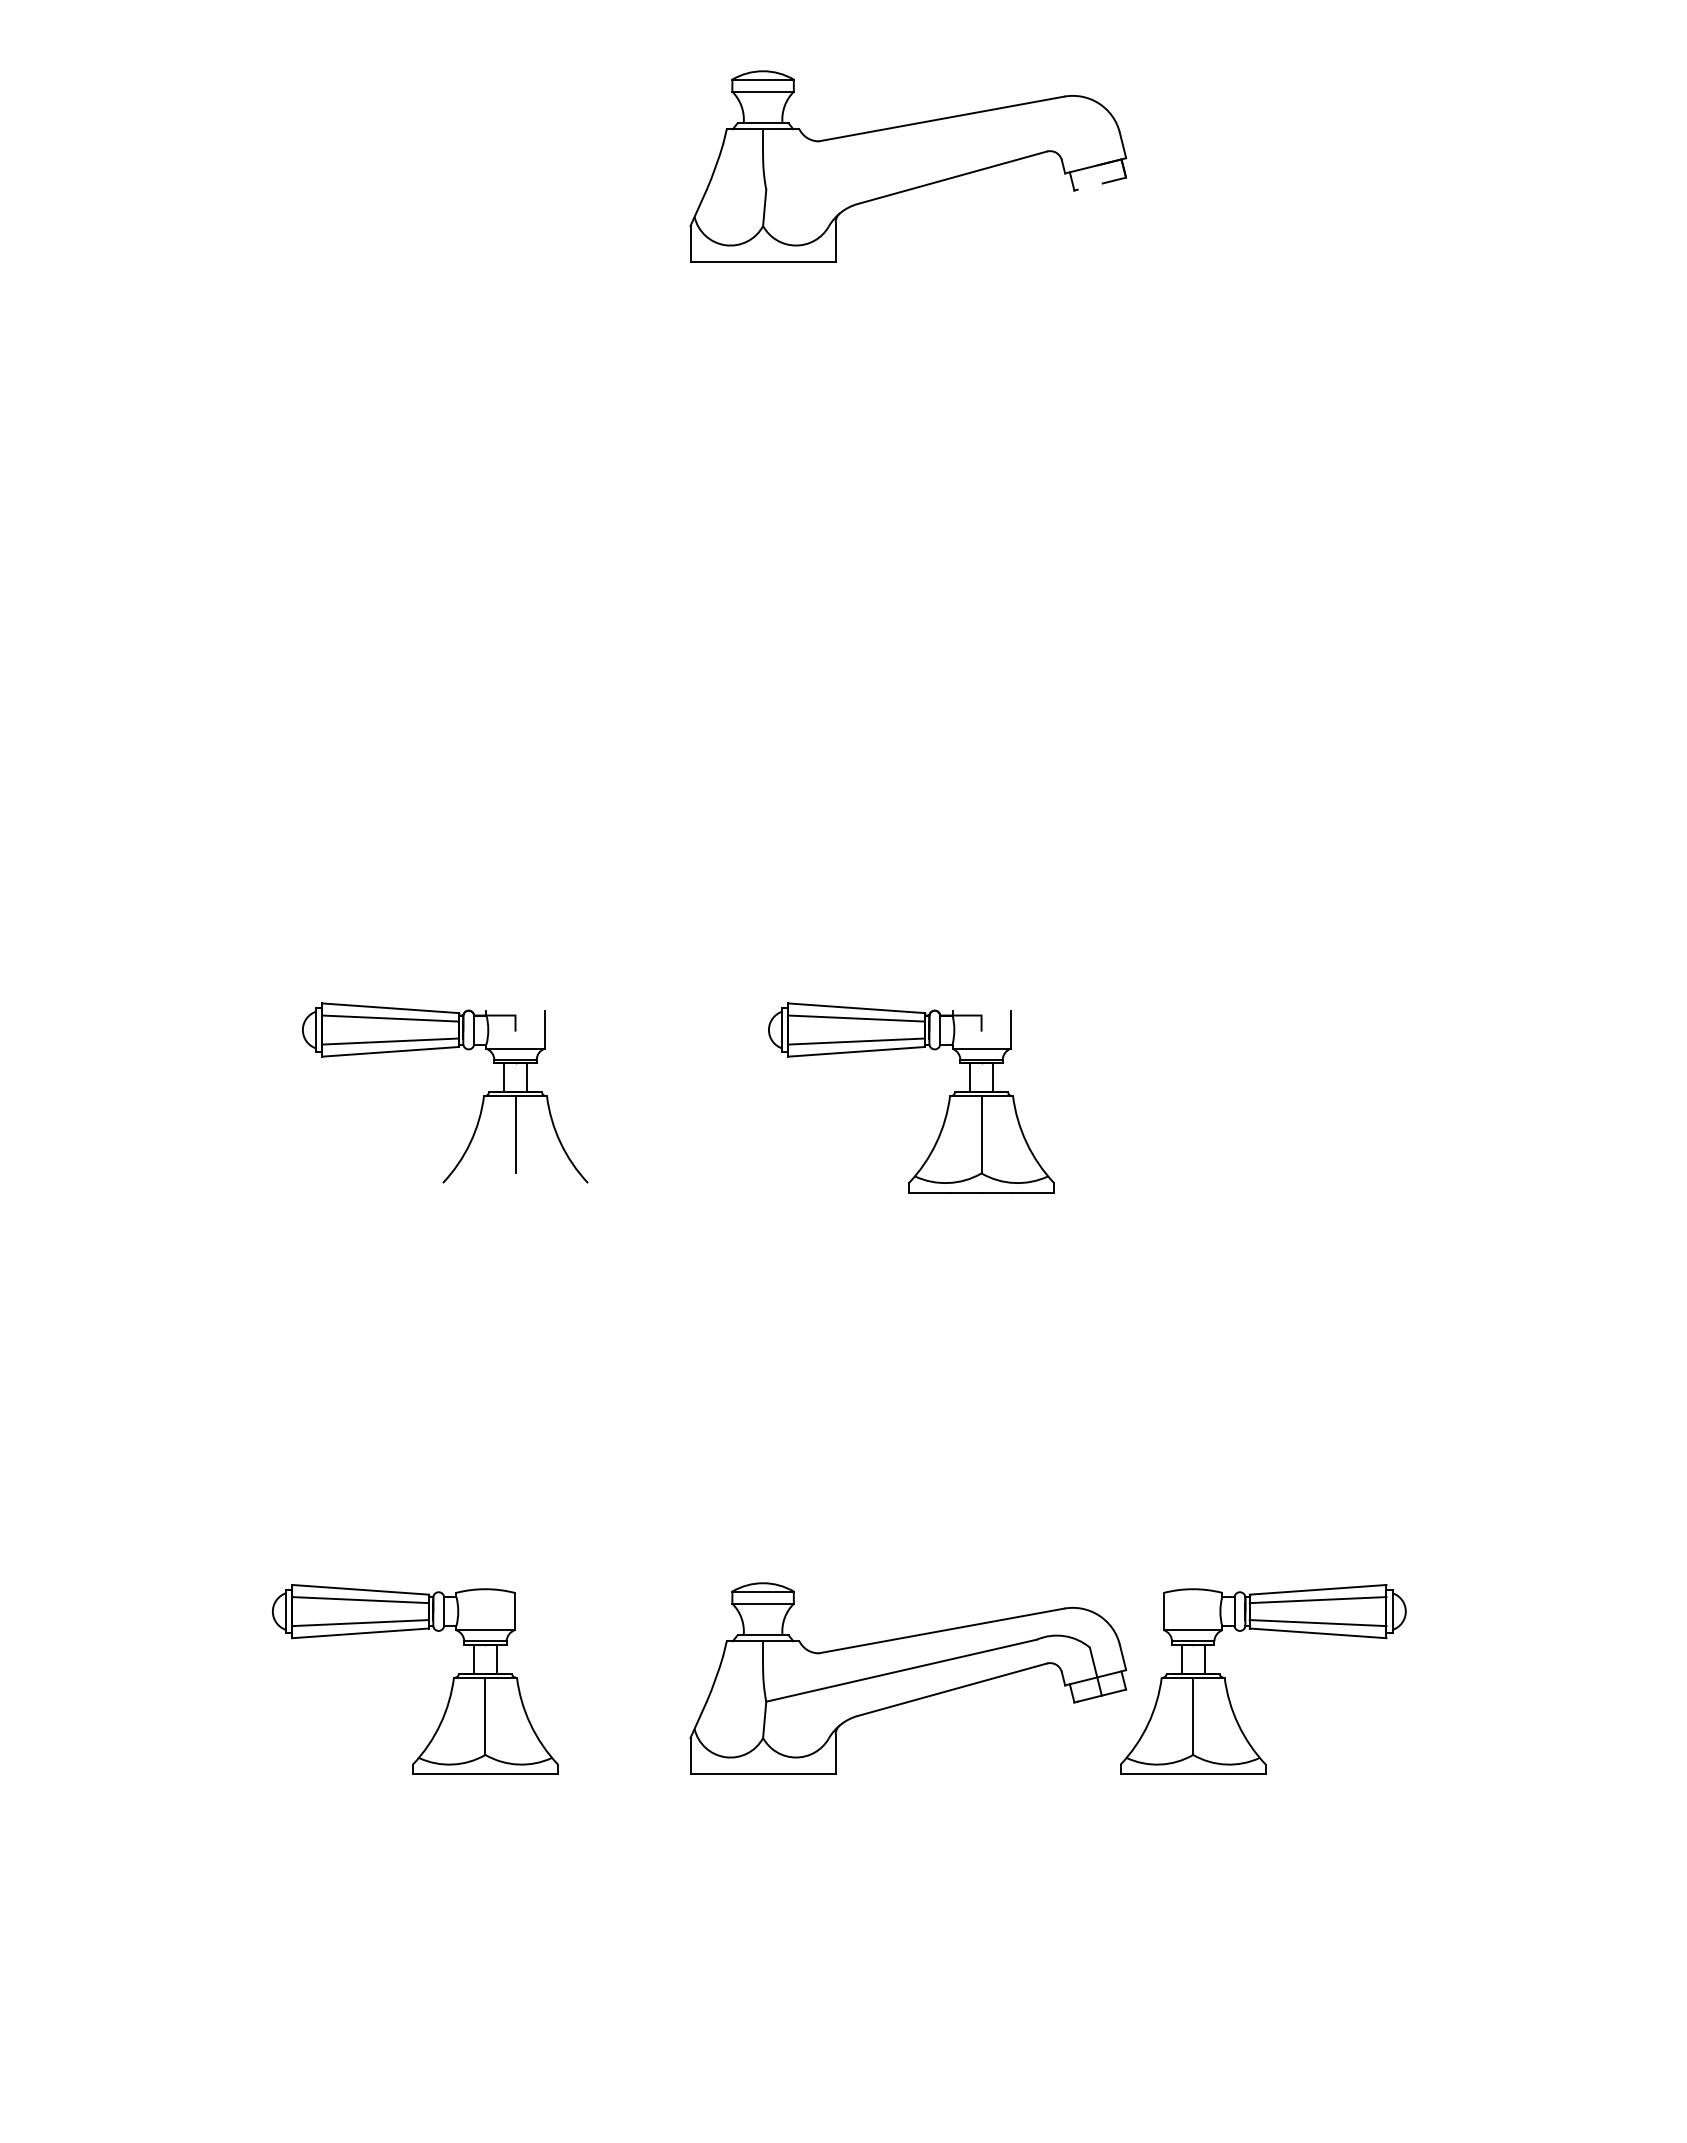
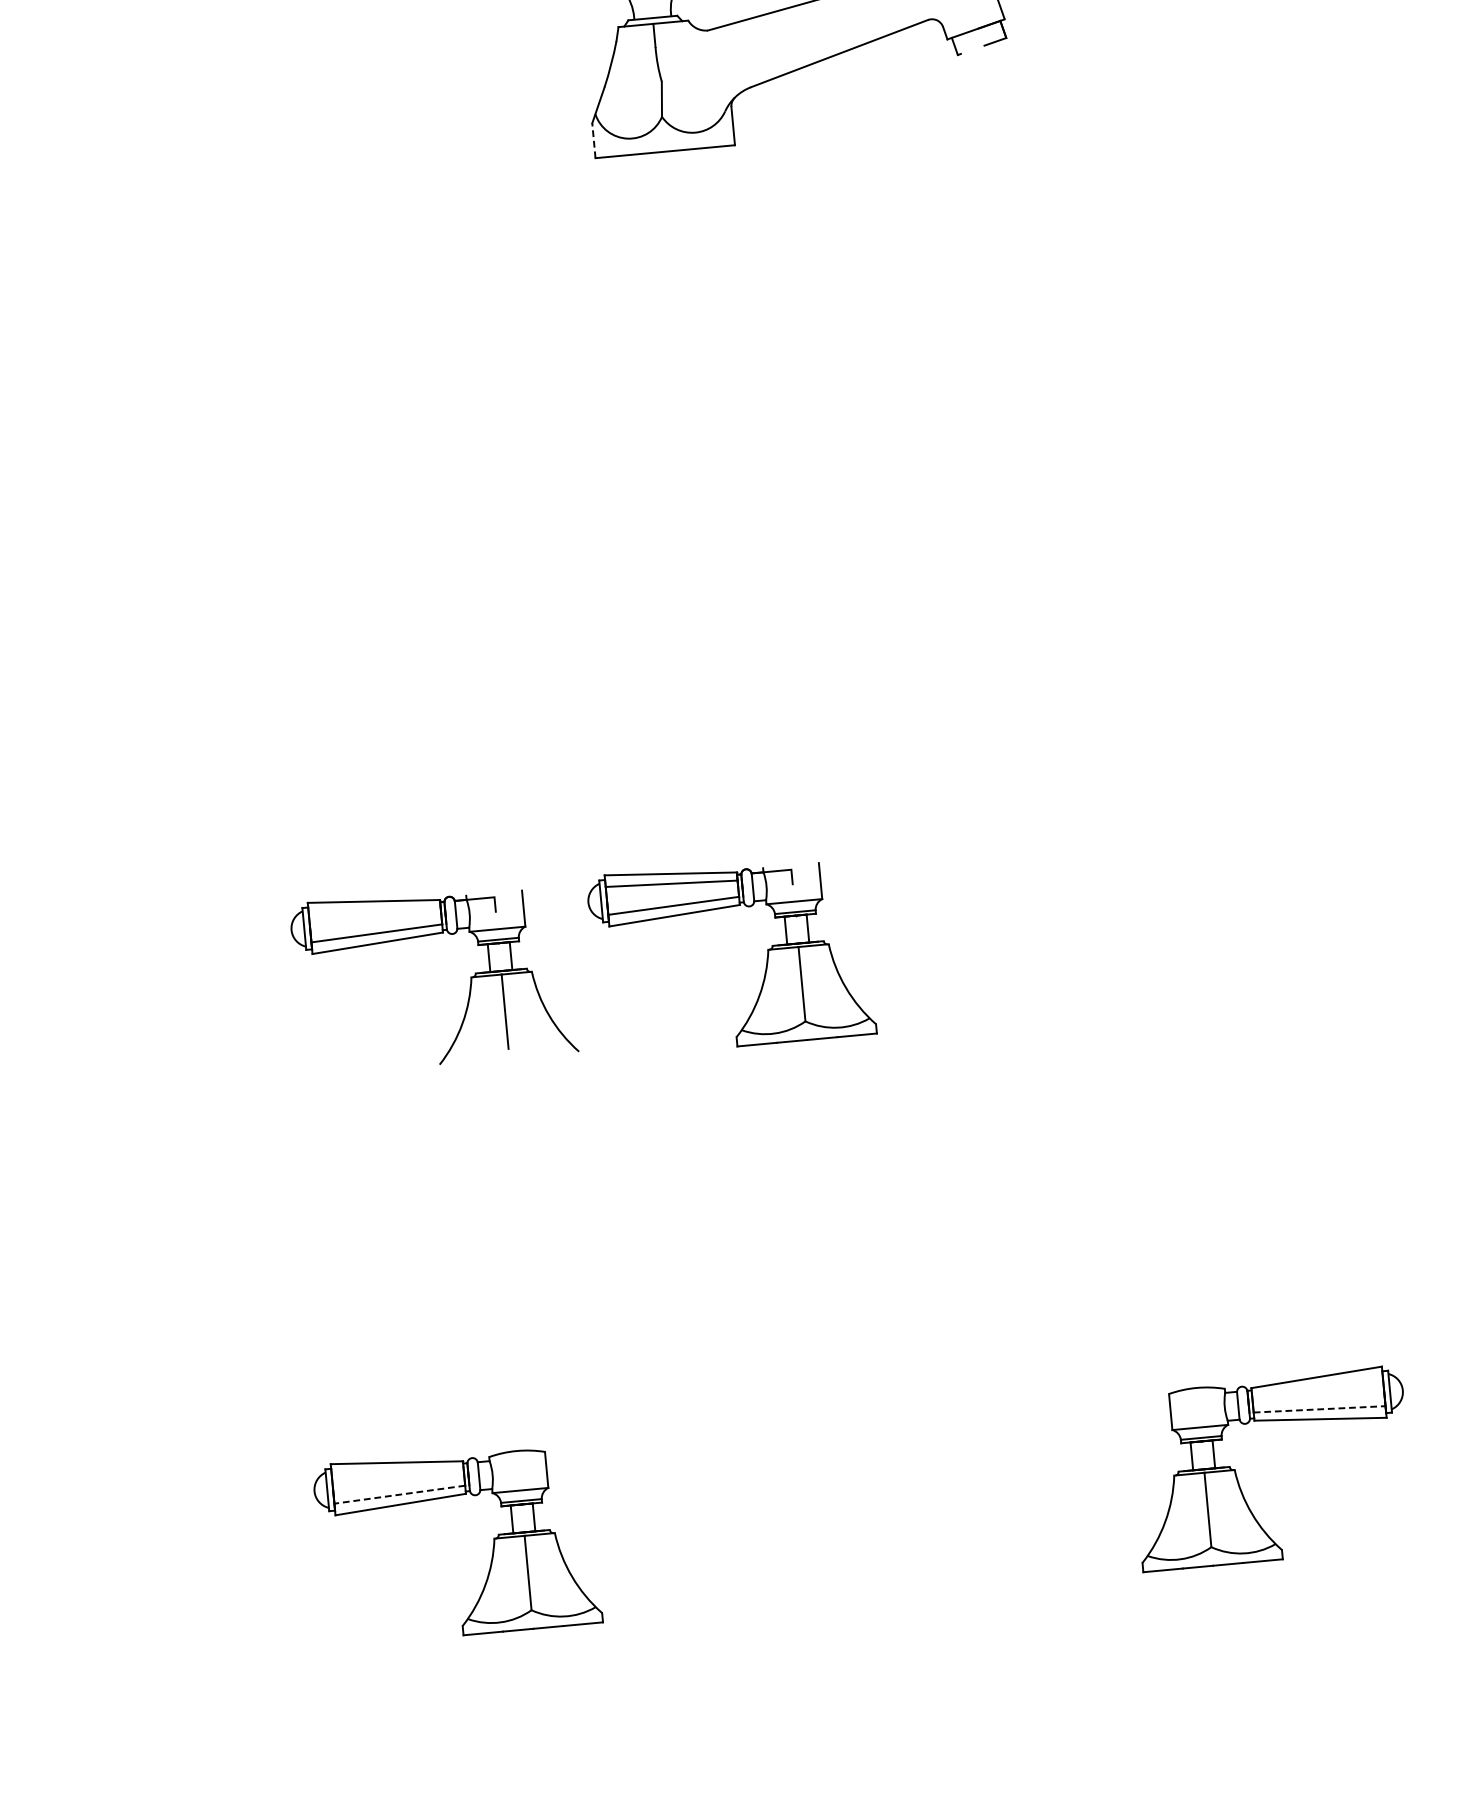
line: (690, 243) -> (593, 140), solid -> dashed
line: (390, 1018) -> (374, 911), removed
part: (947, 1104) -> (766, 958), moved
line: (360, 1600) -> (397, 1473), removed
line: (1317, 1600) -> (1317, 1387), removed
line: (360, 1623) -> (399, 1495), solid -> dashed
line: (1318, 1623) -> (1320, 1409), solid -> dashed
part: (908, 1678) -> (931, 1499), removed

